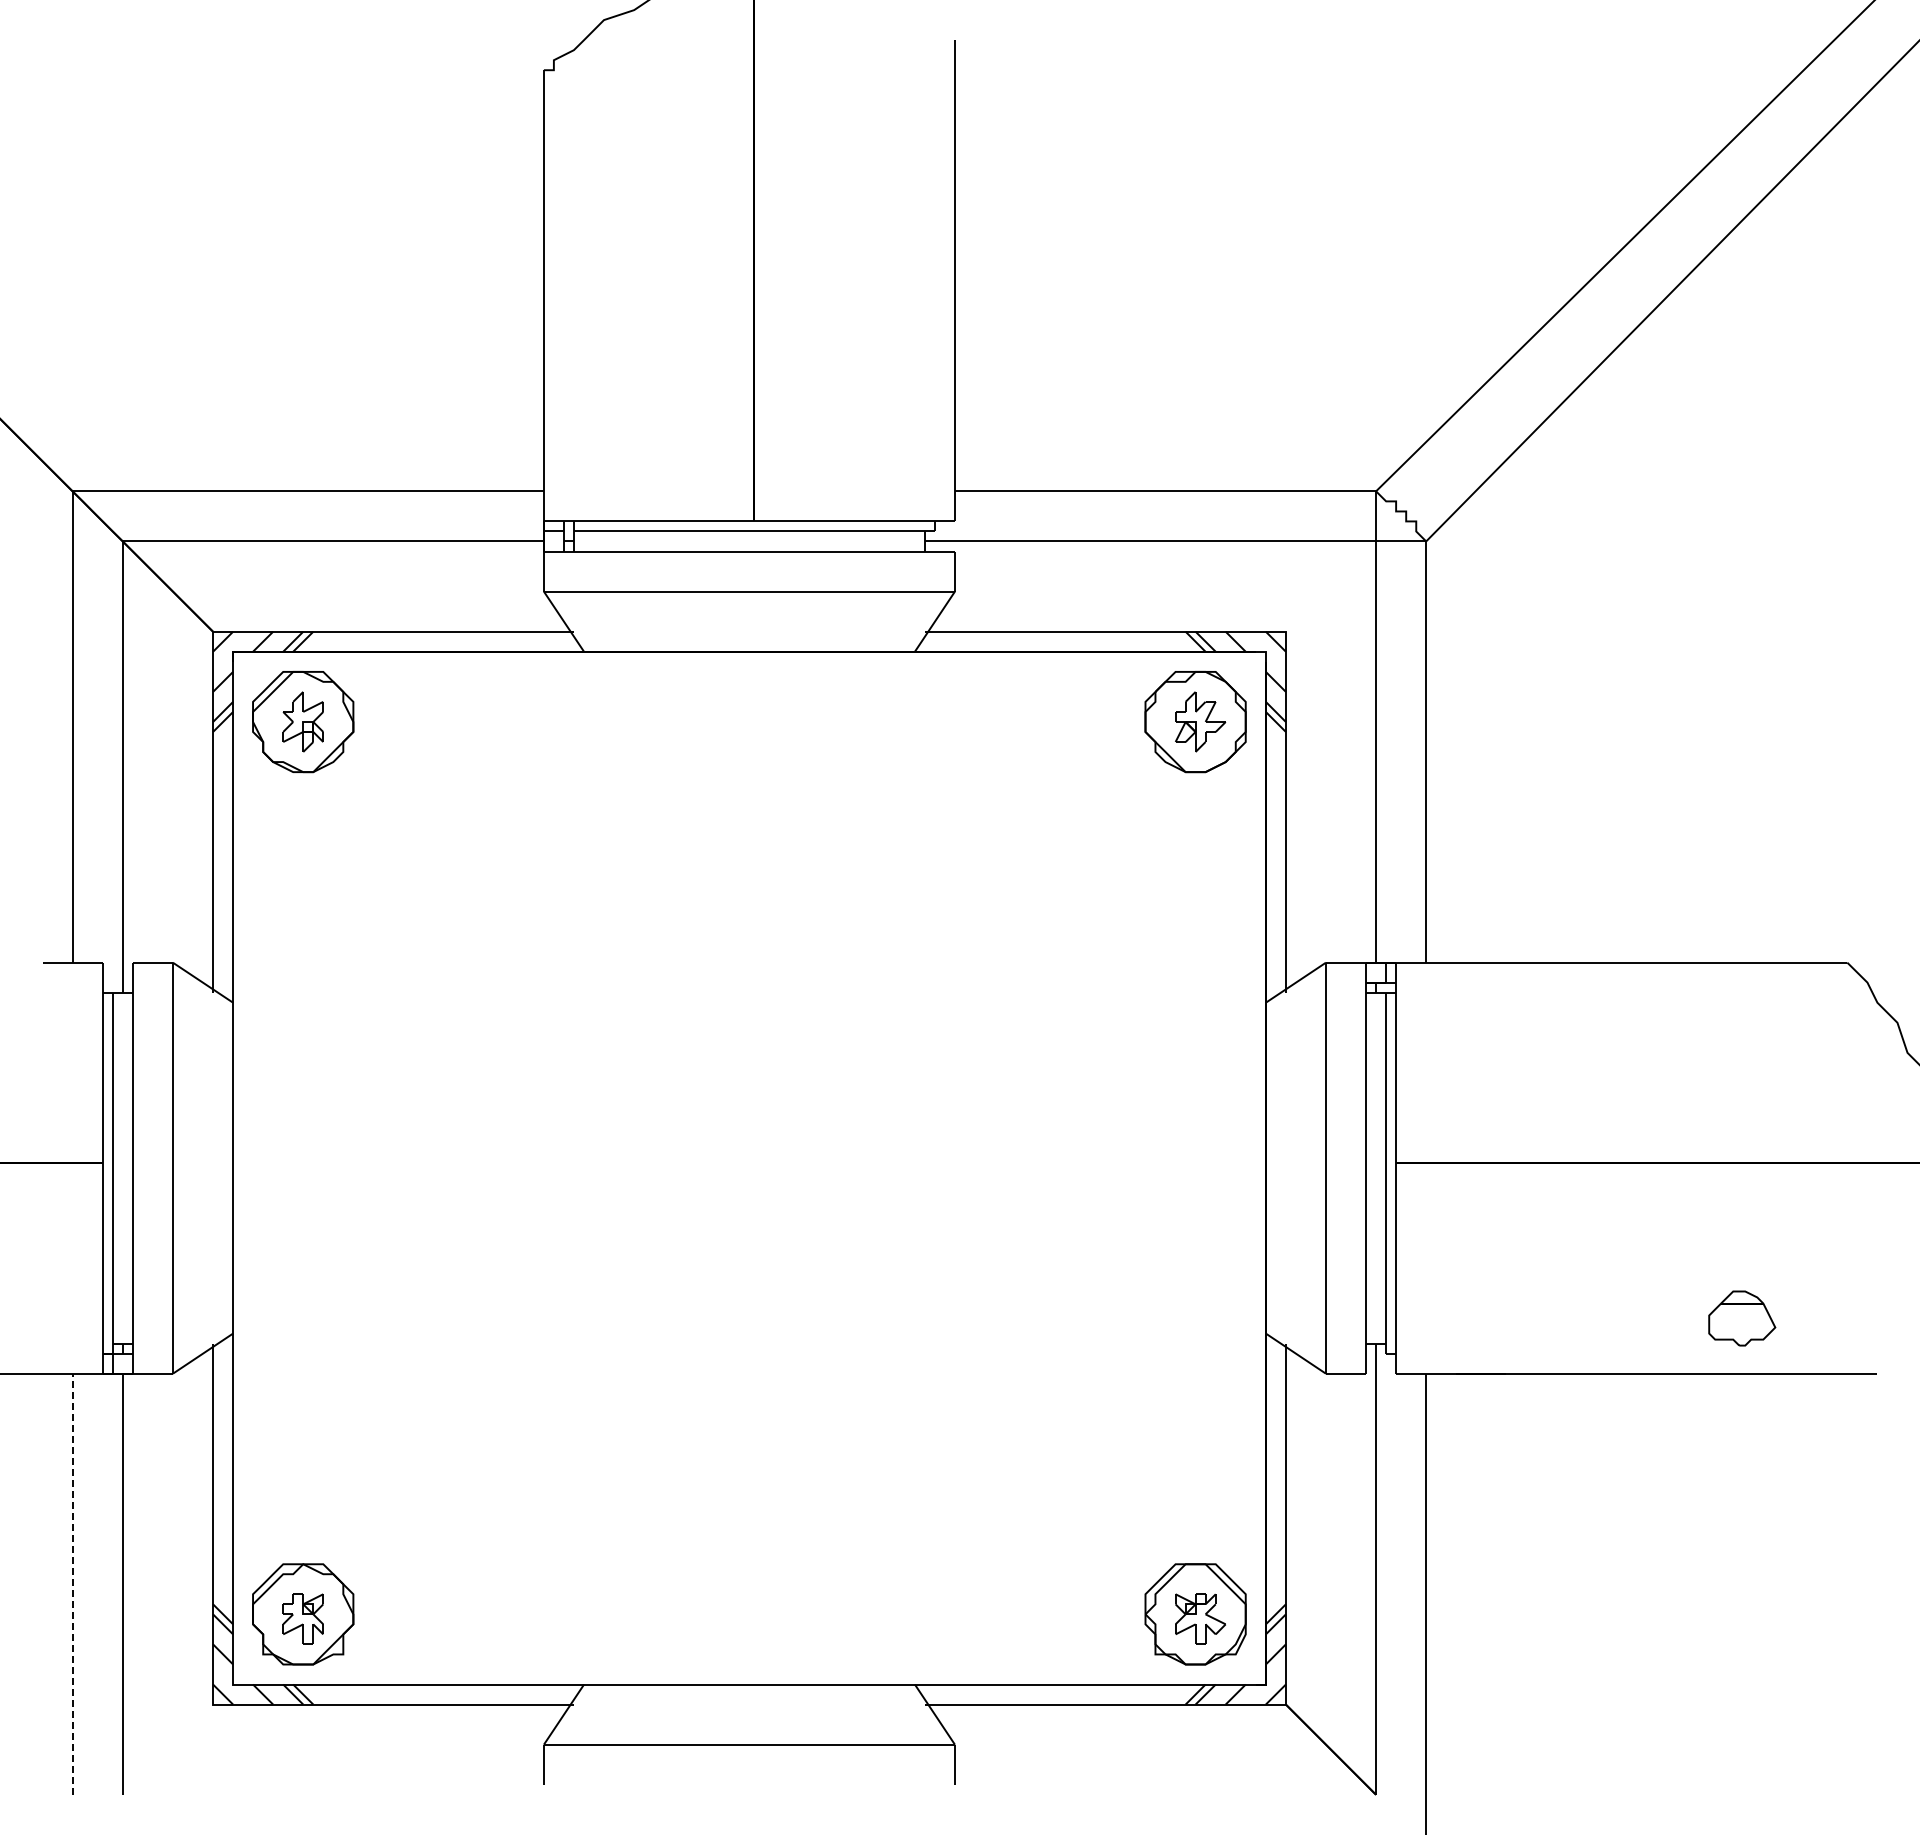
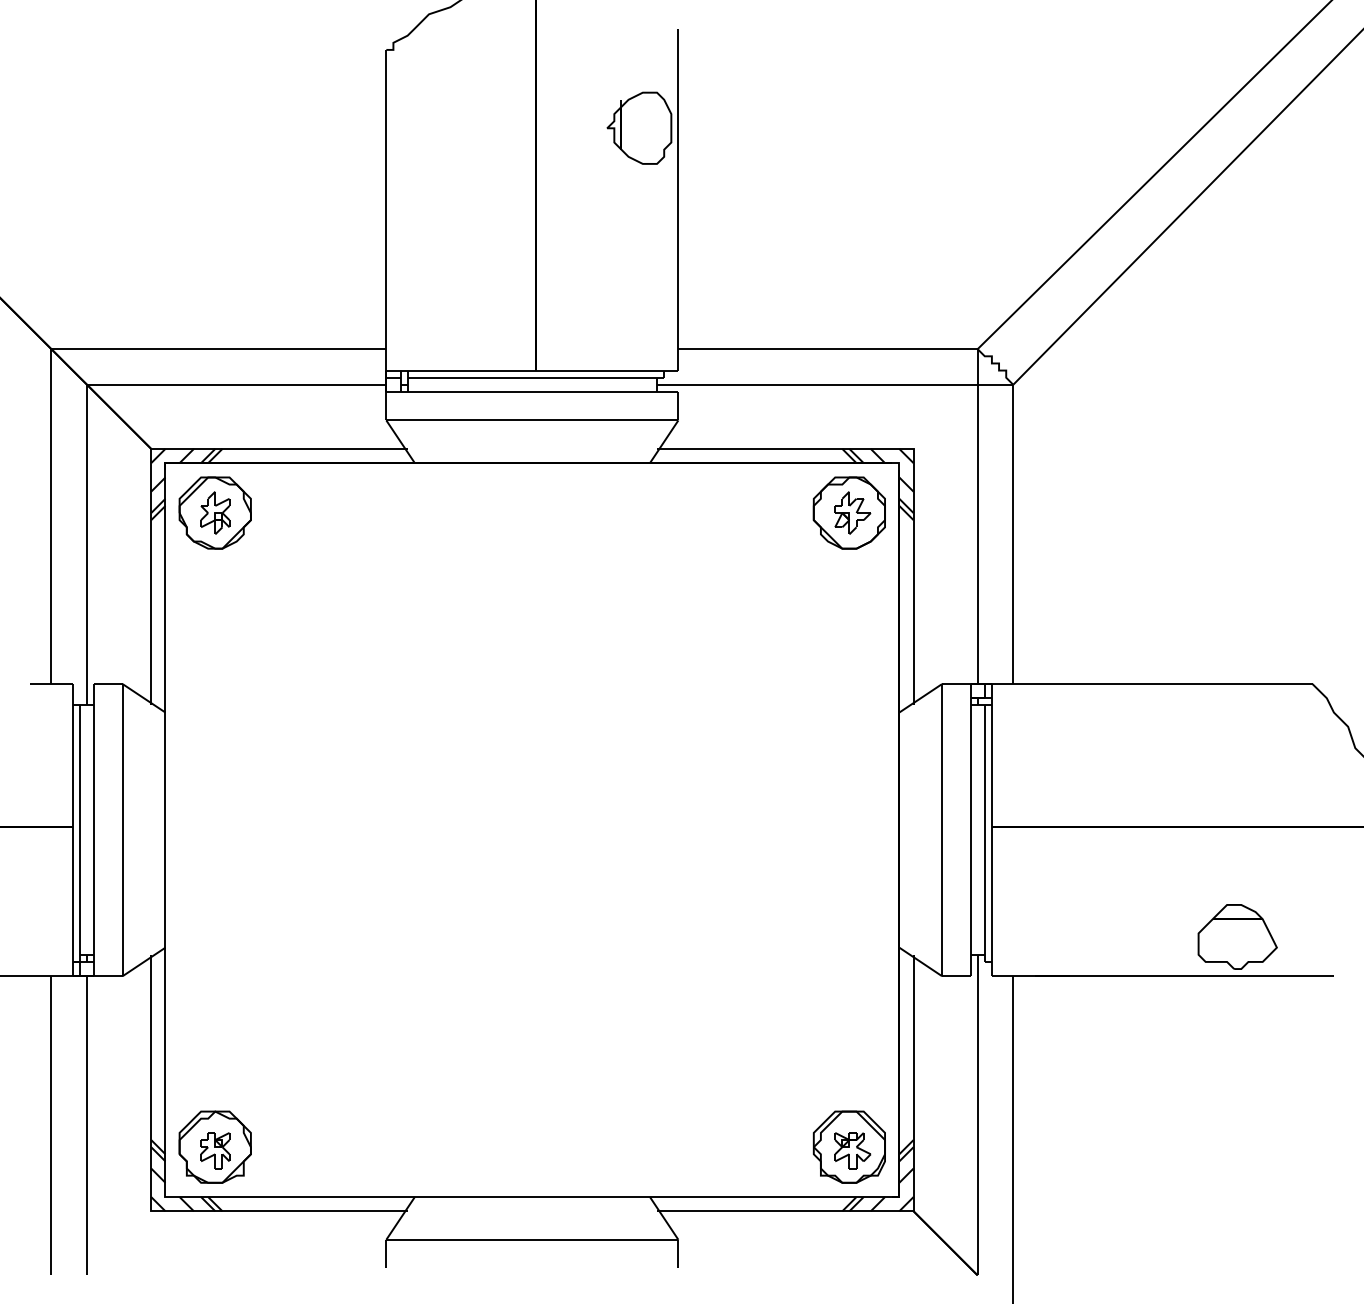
part: (899, 180) -> (639, 128), added
part: (1742, 1318) -> (1238, 936), size x1.67
line: (72, 1584) -> (51, 1125), dashed -> solid

